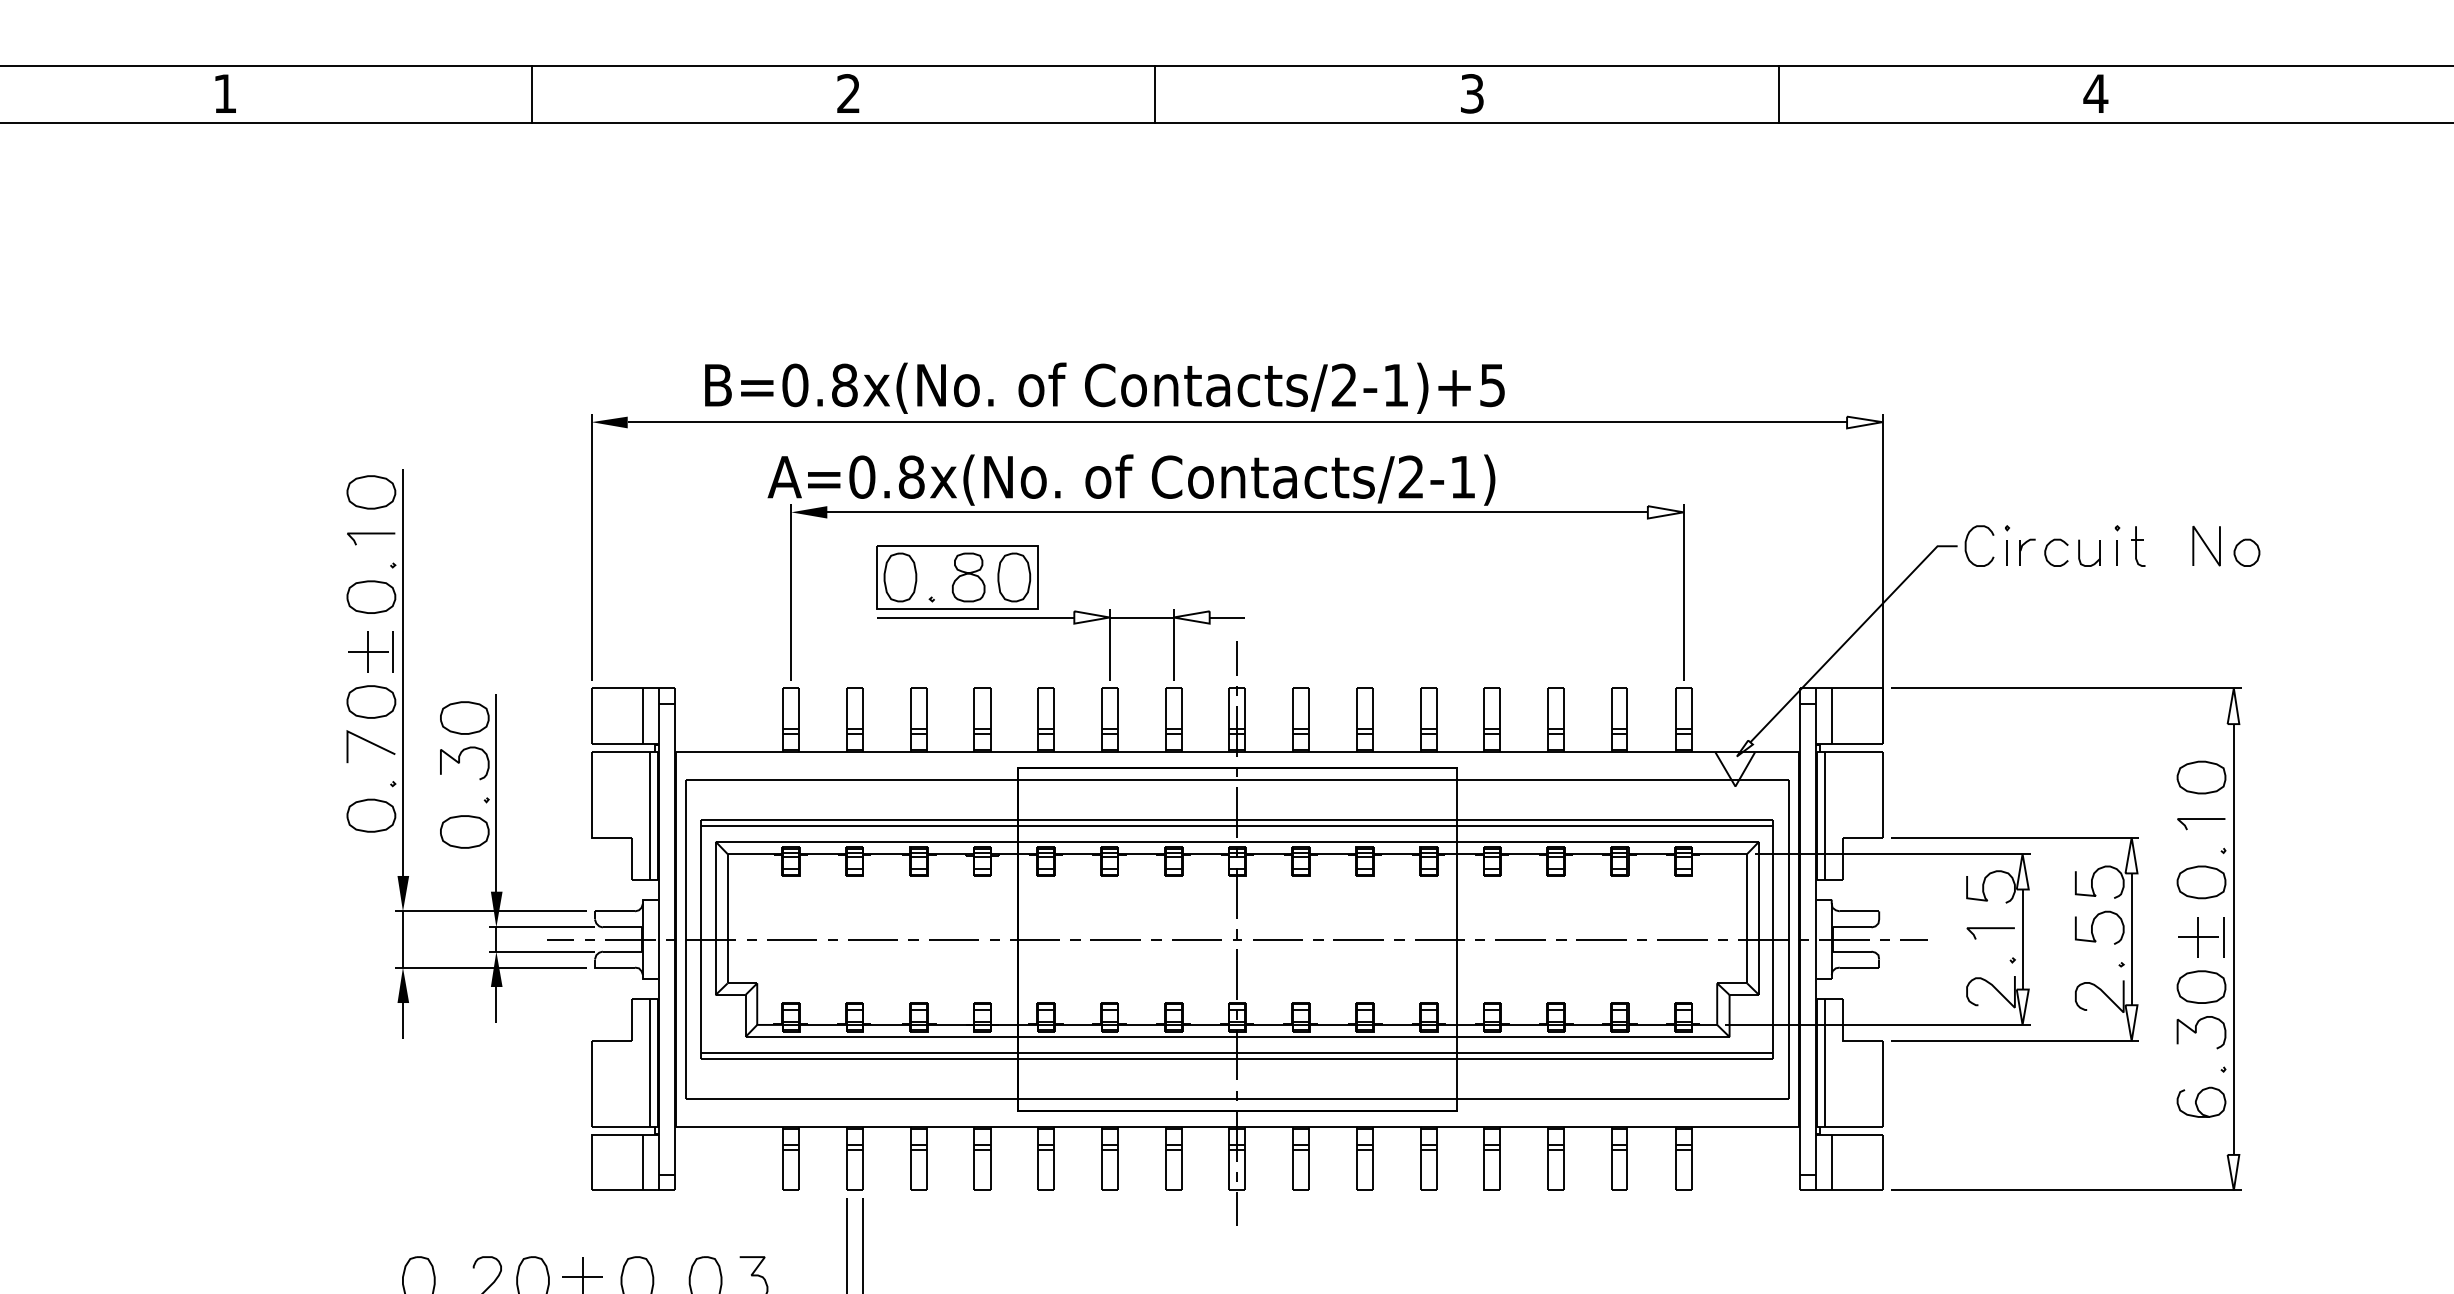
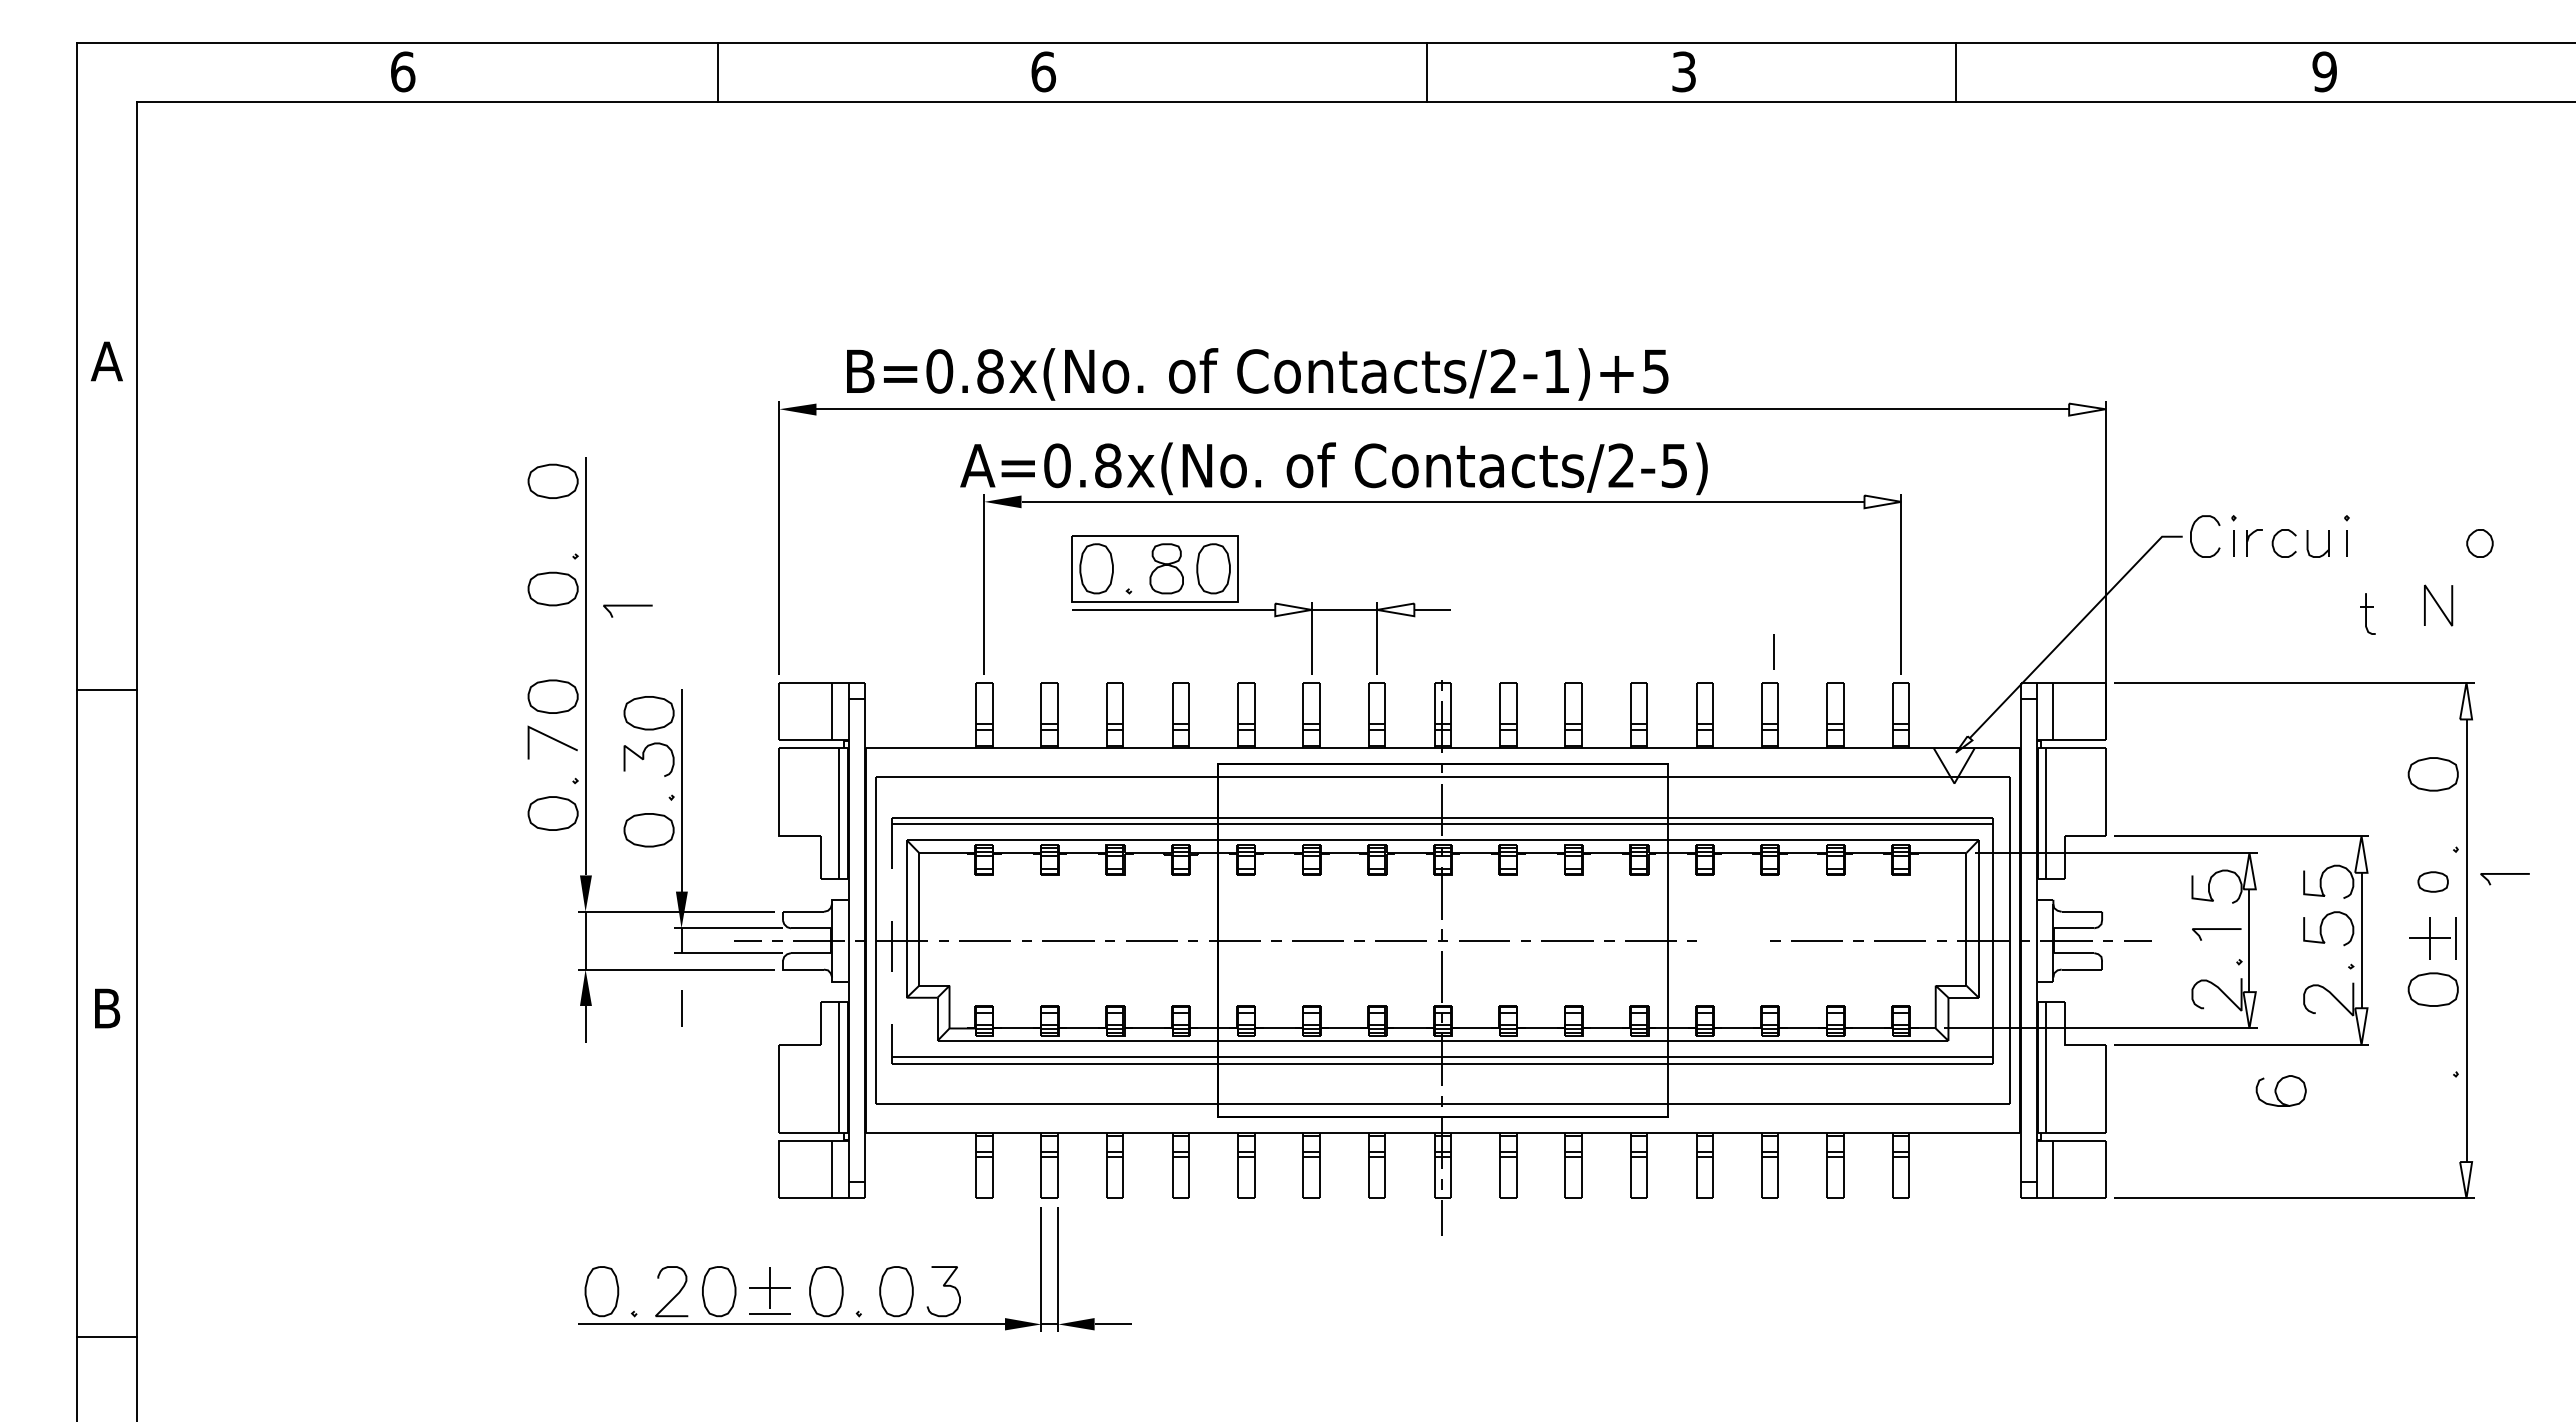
text: (225, 93) -> (403, 71), 1 -> 6
text: (848, 93) -> (1043, 71), 2 -> 6
text: (2095, 93) -> (2324, 71), 4 -> 9
line: (1155, 94) -> (1426, 72), moved
line: (1779, 94) -> (1956, 72), moved
text: (1104, 388) -> (1257, 374), moved
text: (1461, 477) -> (1673, 466), Contacts/2-1) -> Contacts/2-5)
line: (370, 534) -> (627, 606), moved
part: (2137, 546) -> (2367, 613), moved
line: (2206, 546) -> (2438, 605), moved
part: (370, 652) -> (552, 645), removed
line: (1236, 657) -> (1773, 651), moved
line: (2200, 819) -> (2504, 874), moved
part: (2200, 881) -> (2432, 881), size x0.6
line: (1520, 939) -> (1733, 940), removed
line: (701, 940) -> (892, 941), solid -> dashed
fill: (496, 969) -> (681, 971), removed
curve: (2196, 1032) -> (2428, 1036), removed
curve: (2196, 1101) -> (2276, 1090), moved

